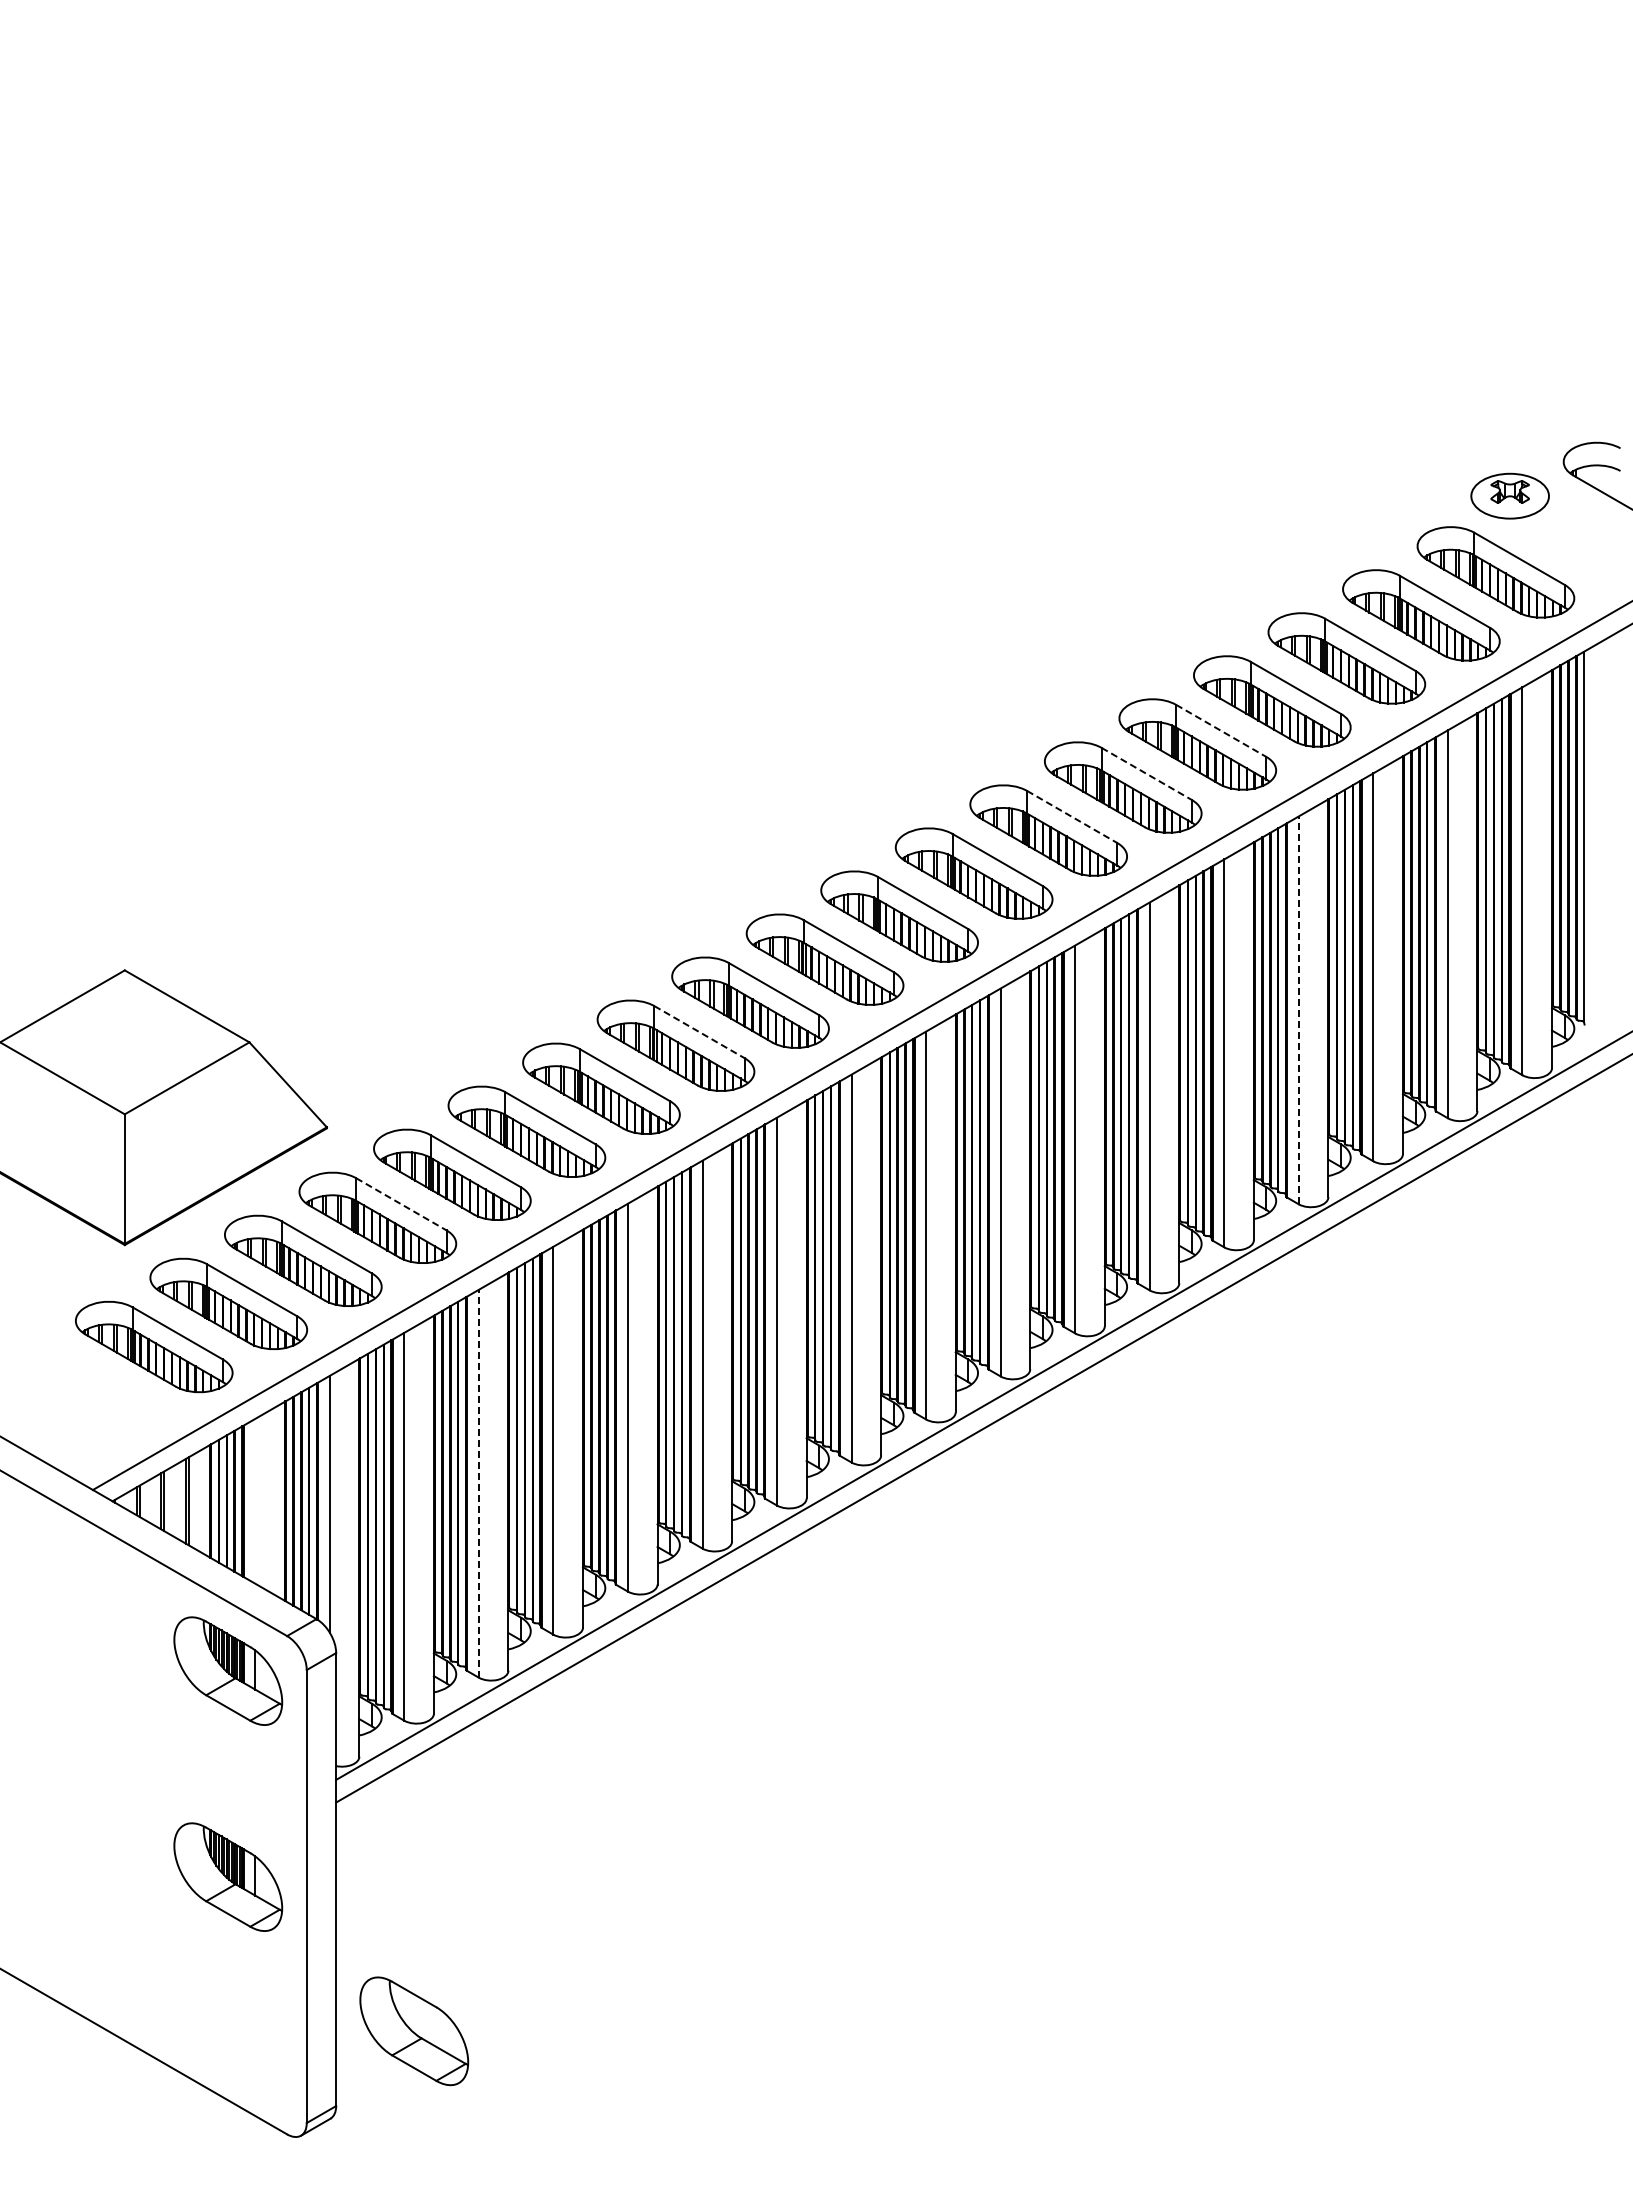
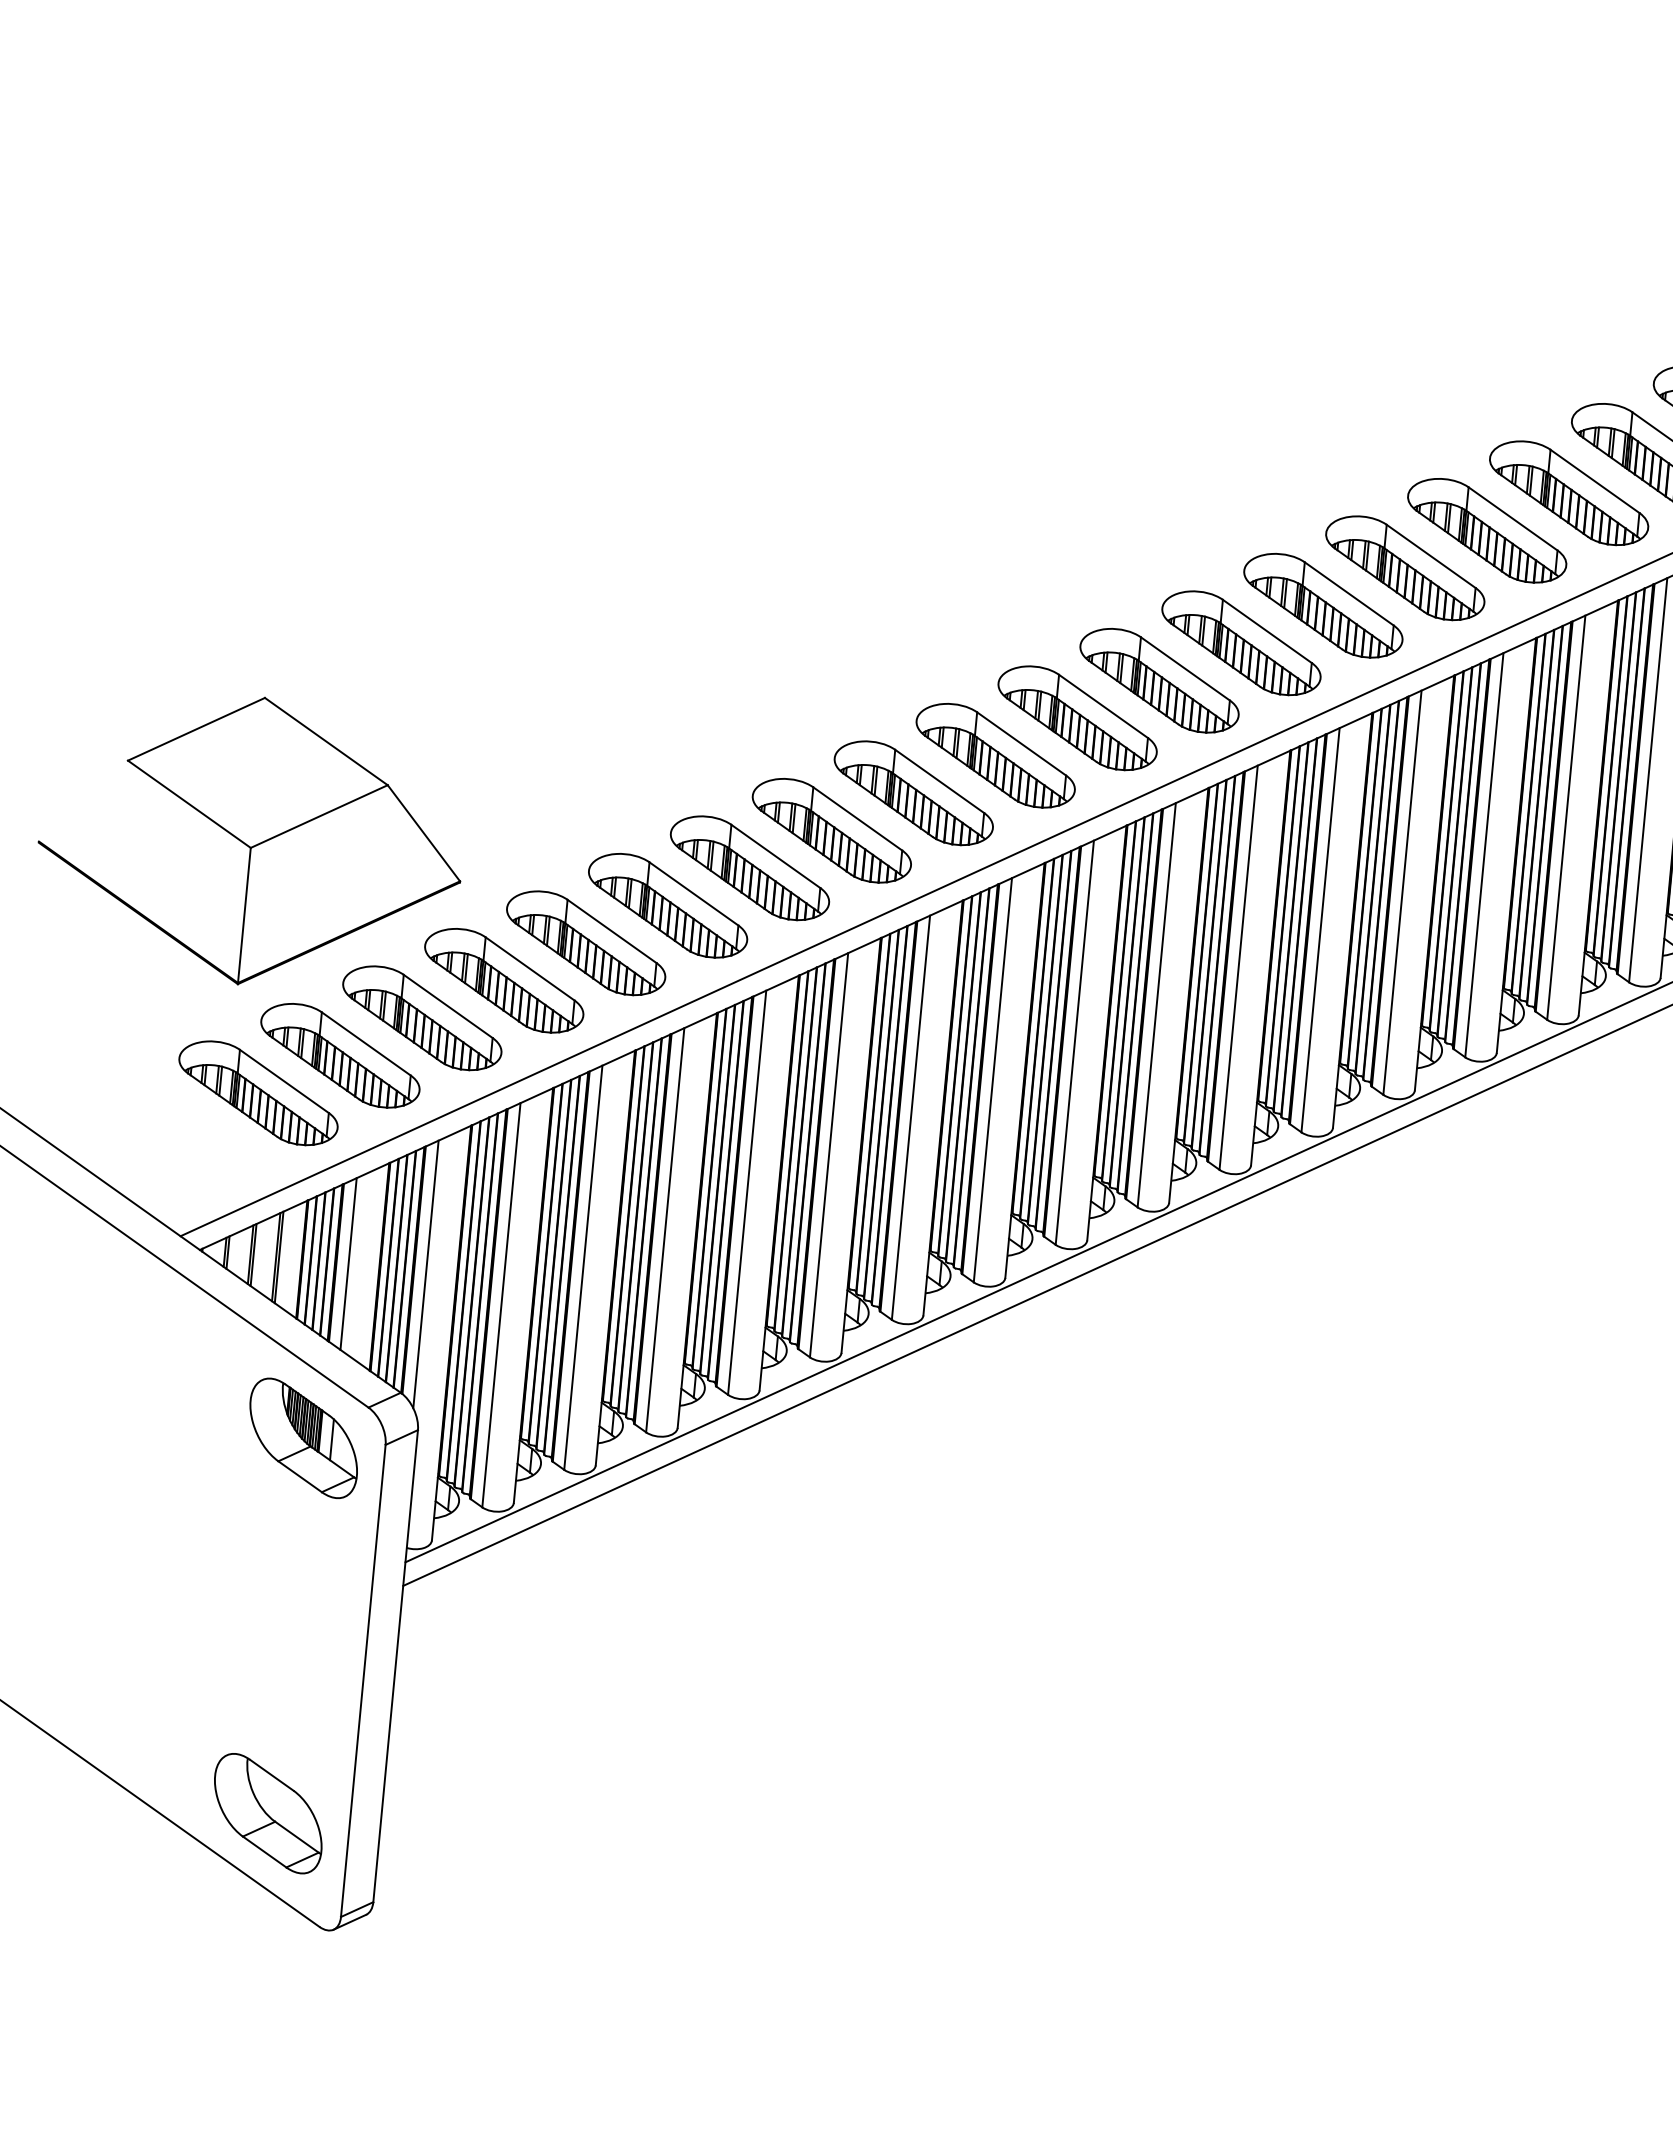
line: (1221, 731) -> (1431, 557), dashed -> solid
line: (1147, 774) -> (1349, 594), dashed -> solid
line: (1072, 817) -> (1267, 631), dashed -> solid
line: (1298, 1010) -> (1484, 855), dashed -> solid
line: (699, 1032) -> (857, 819), dashed -> solid
line: (401, 1204) -> (530, 969), dashed -> solid
line: (478, 1483) -> (582, 1267), dashed -> solid
line: (255, 1500) -> (348, 1263), added
part: (228, 1876) -> (283, 1652), removed
part: (414, 2031) -> (268, 1813), moved

